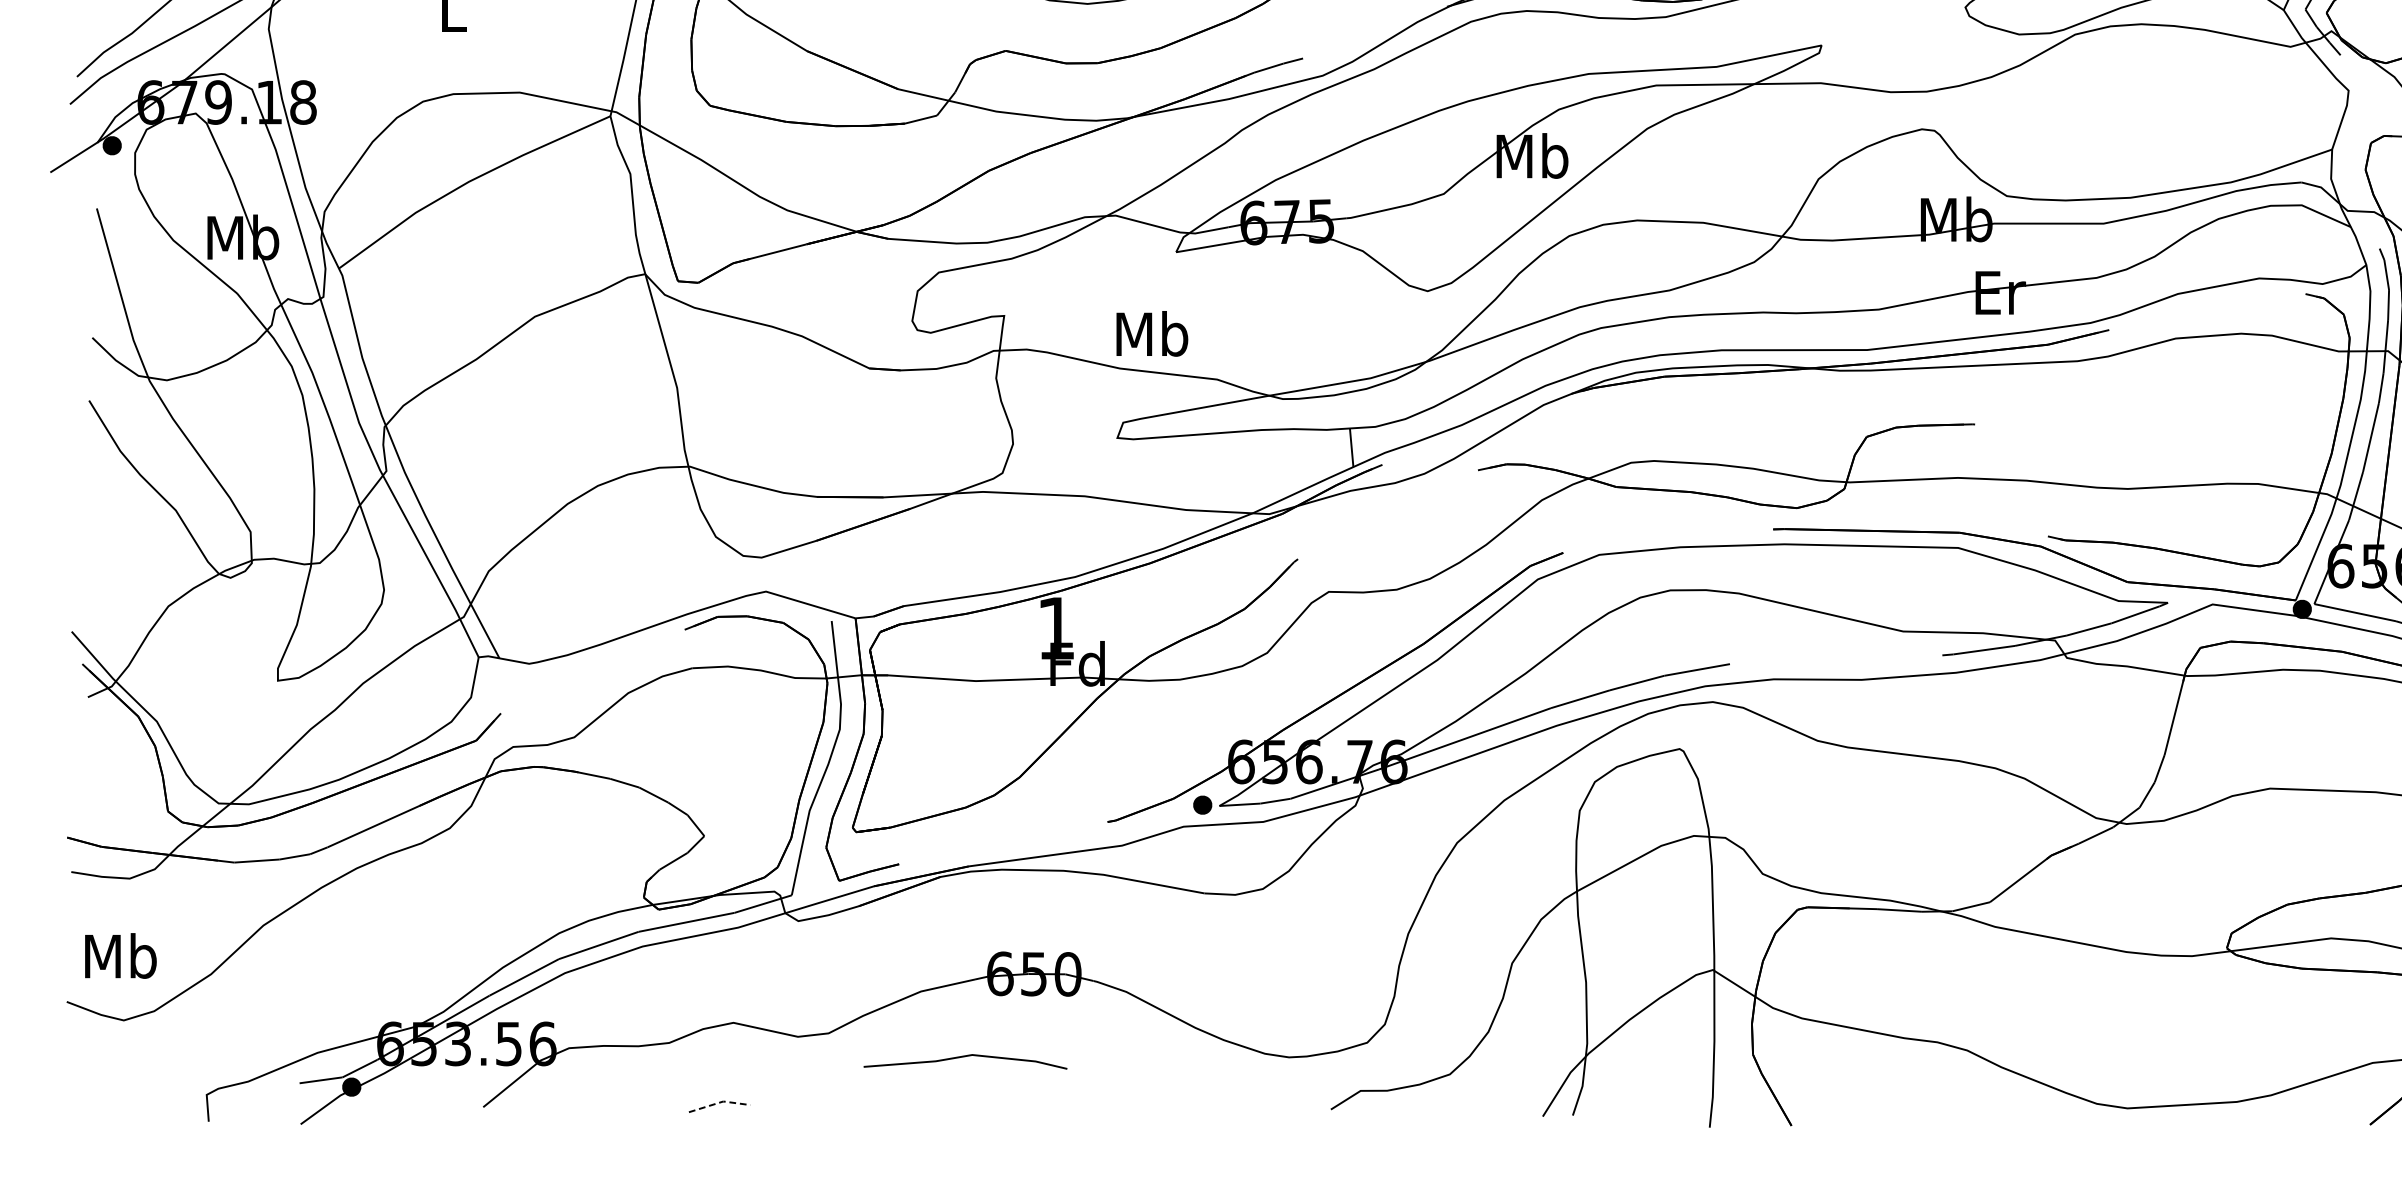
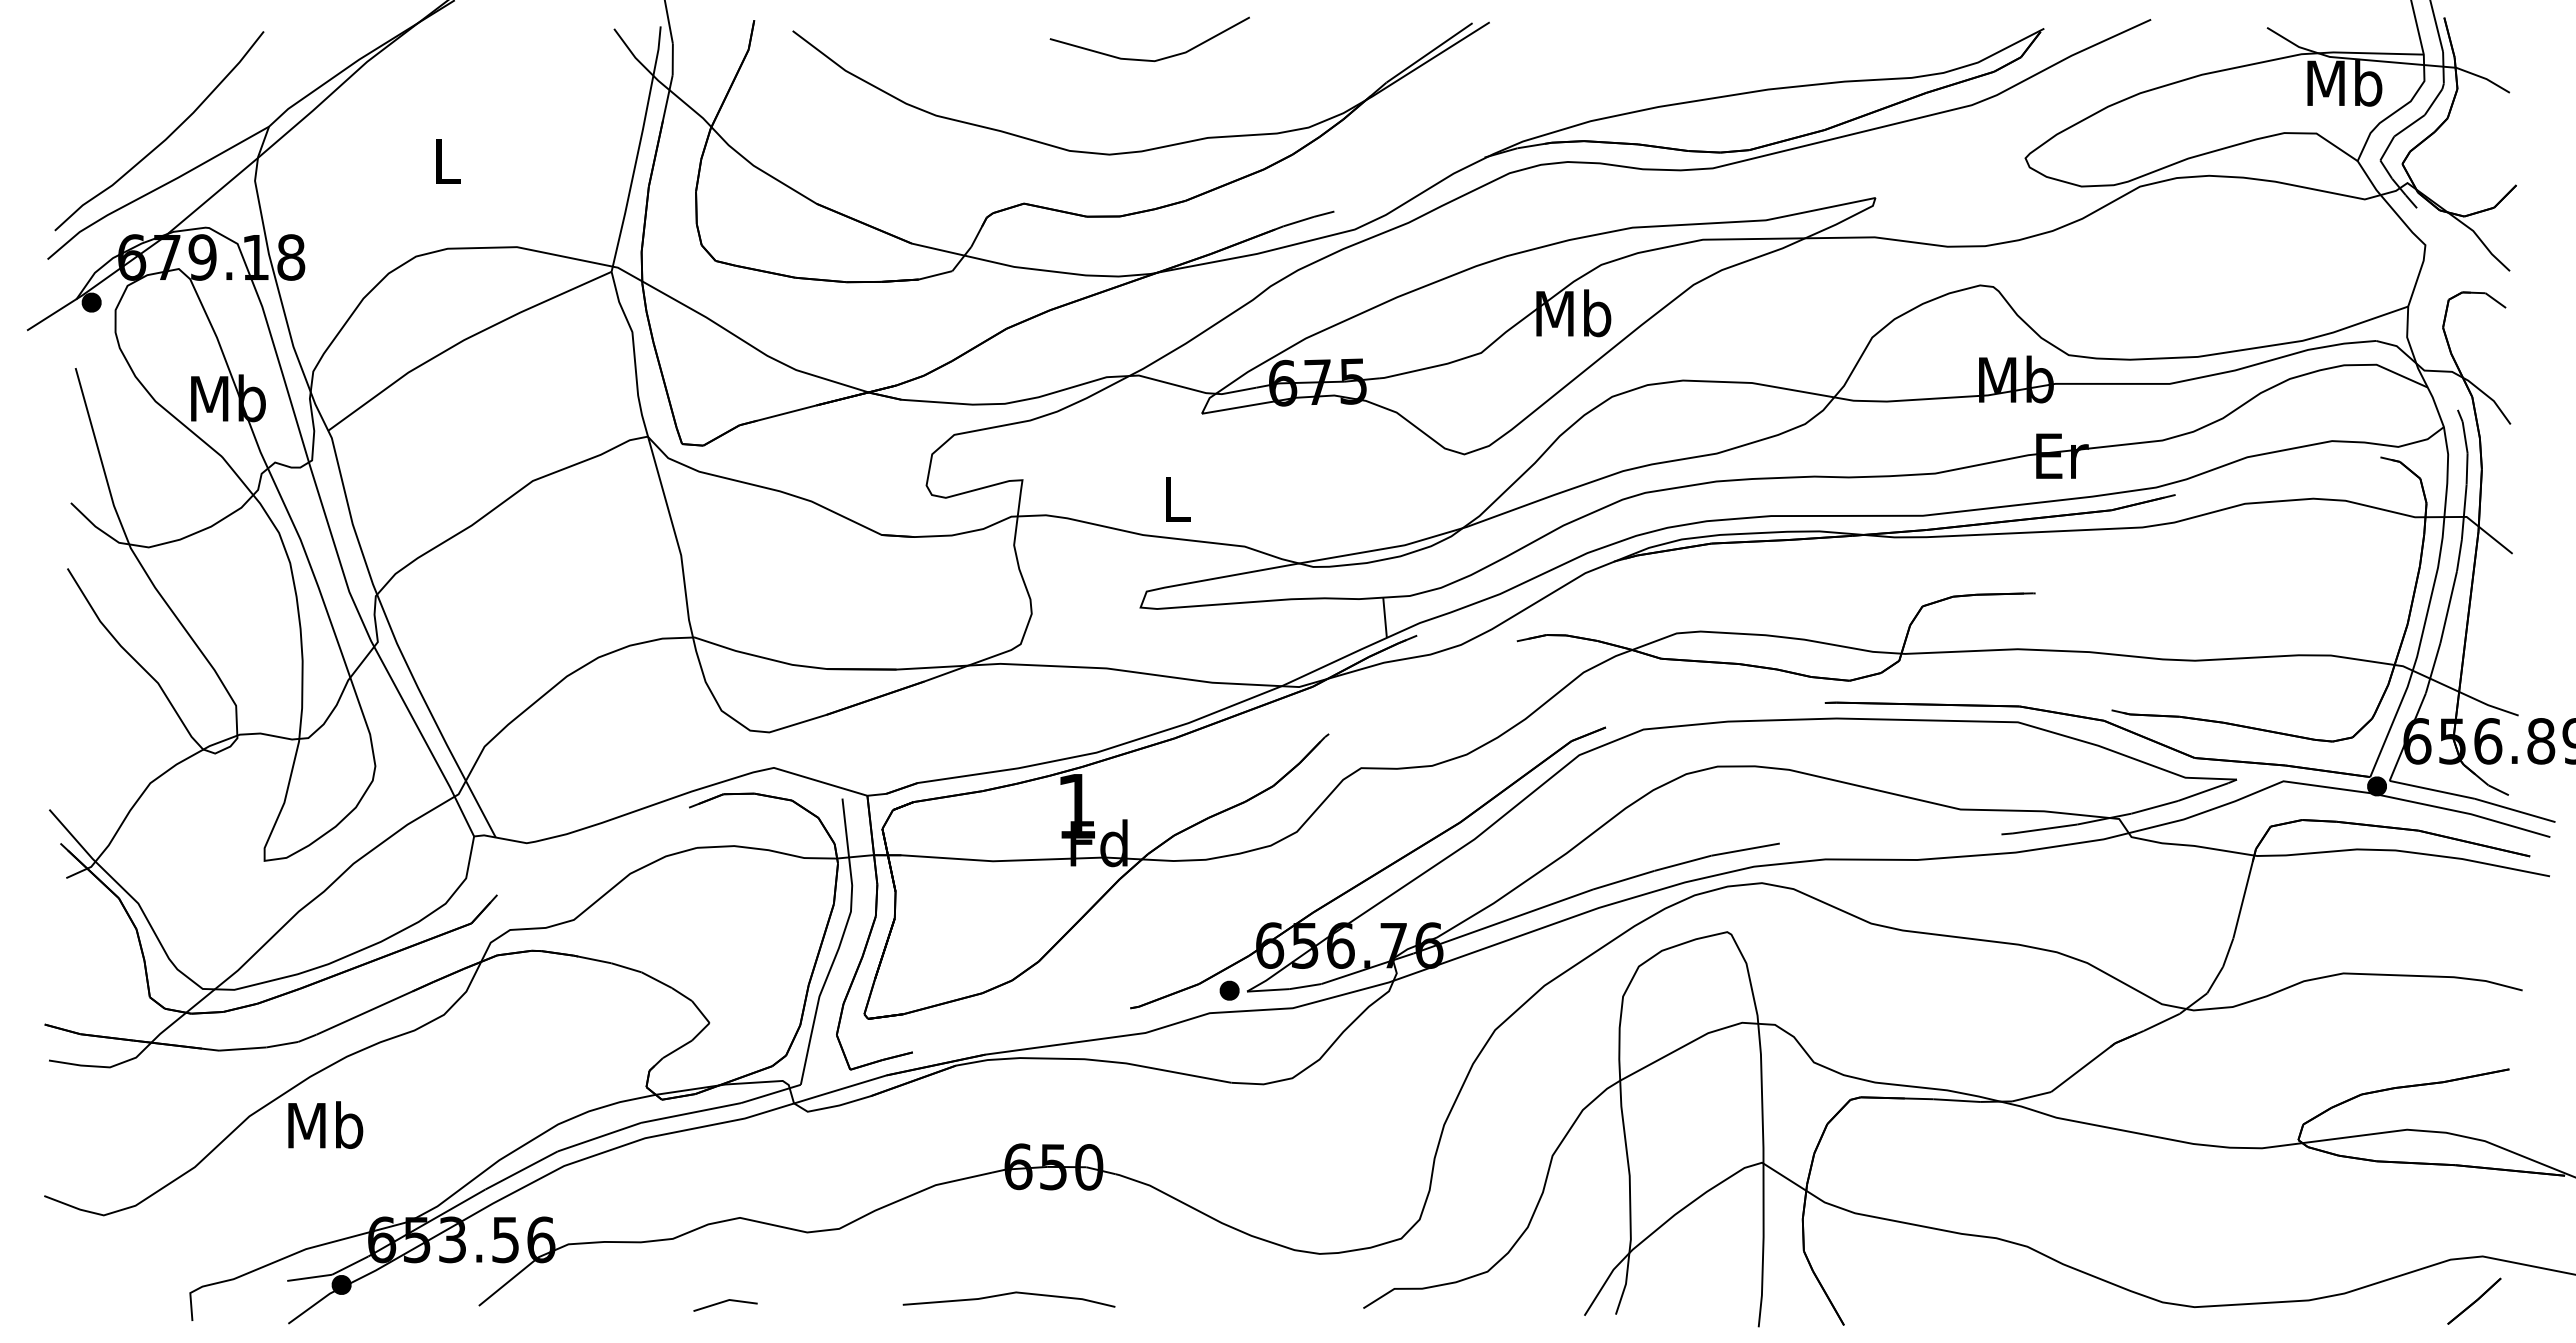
text: (1151, 333) -> (1176, 498), Mb -> L
text: (120, 955) -> (325, 1124), moved
line: (964, 1056) -> (1008, 1294), moved
line: (719, 1102) -> (725, 1301), dashed -> solid

